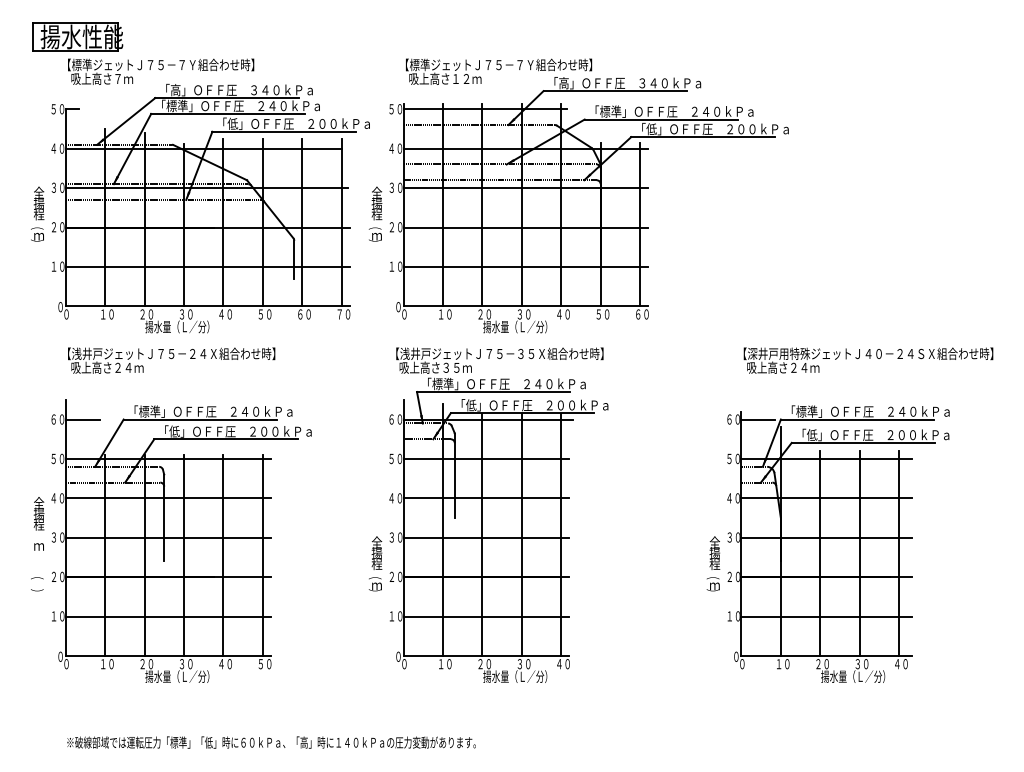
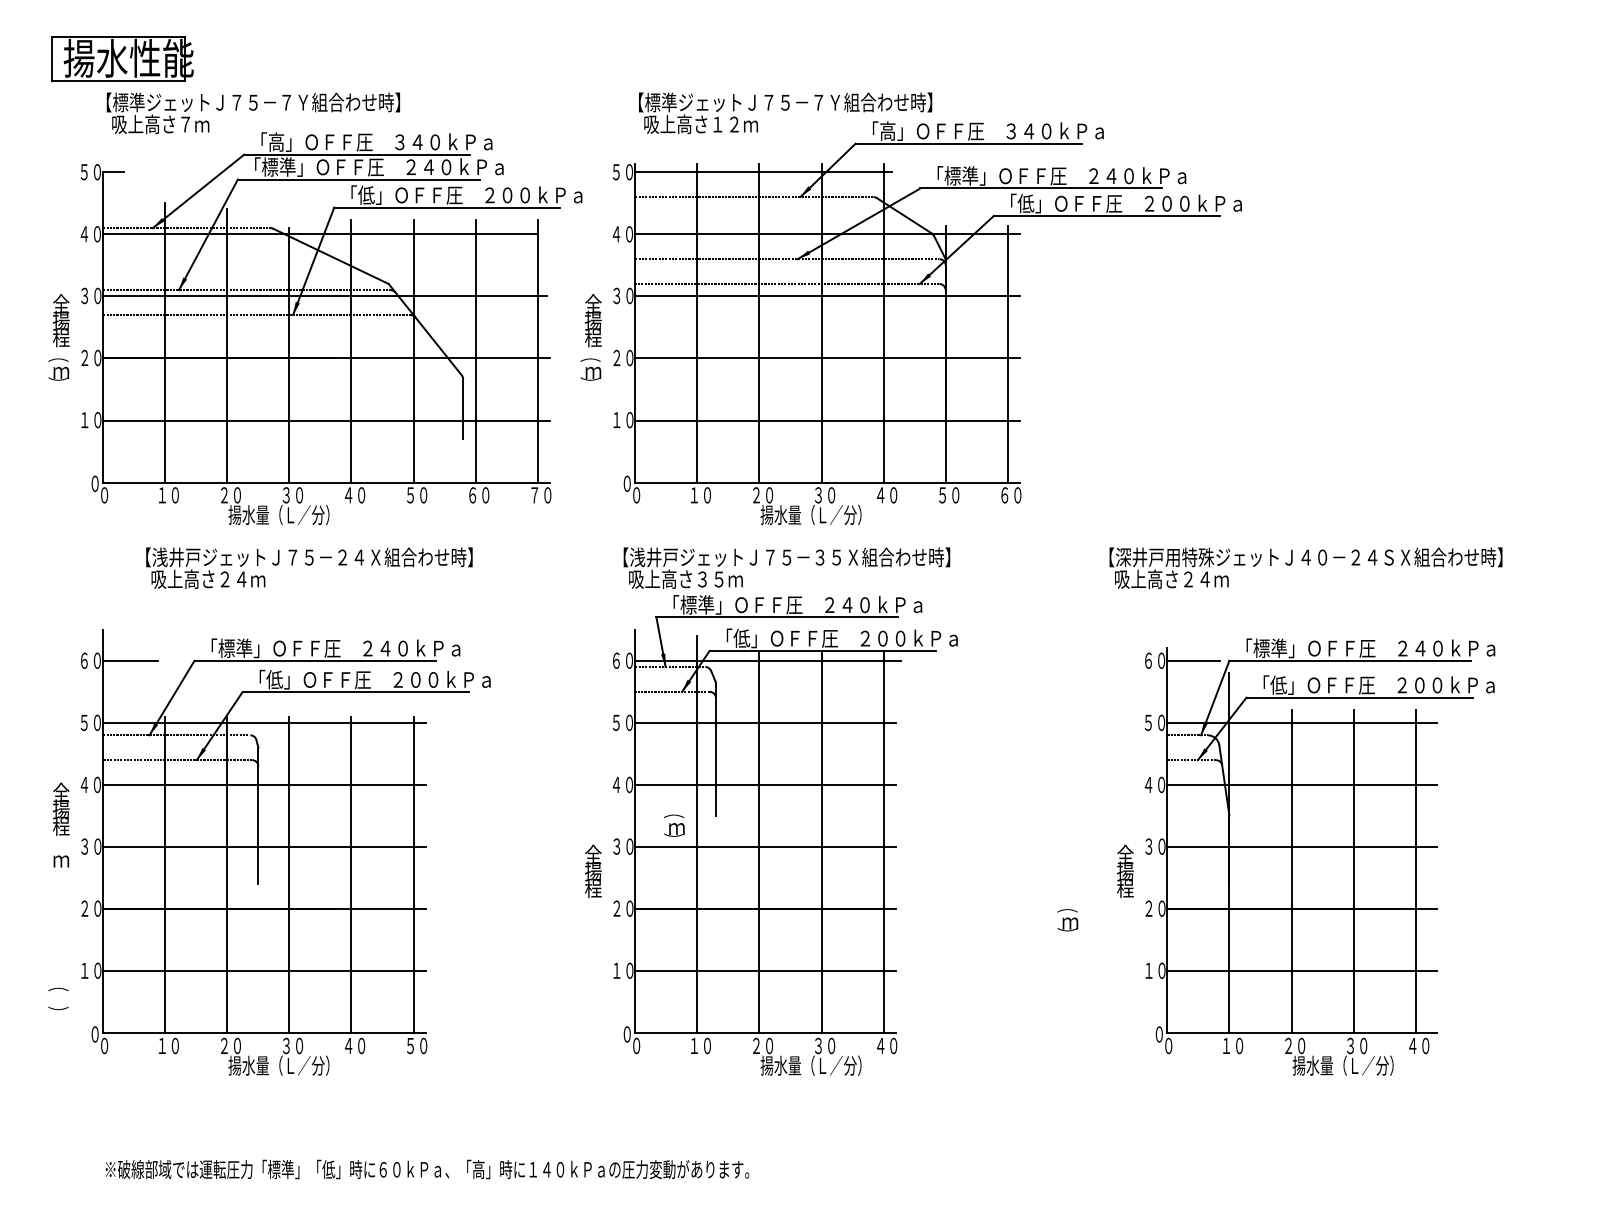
text: (171, 360) -> (309, 567), moved
text: (868, 360) -> (1305, 567), moved
text: (37, 584) -> (58, 999), moved
text: (374, 584) -> (672, 826), moved
text: (712, 584) -> (1066, 920), moved

